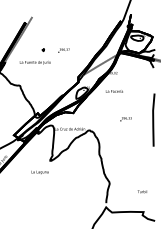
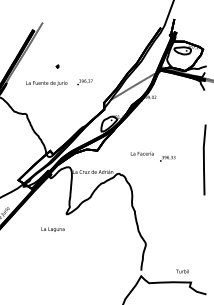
text: (63, 50) -> (84, 82), moved
text: (113, 91) -> (141, 153), moved
text: (142, 191) -> (182, 271), moved

